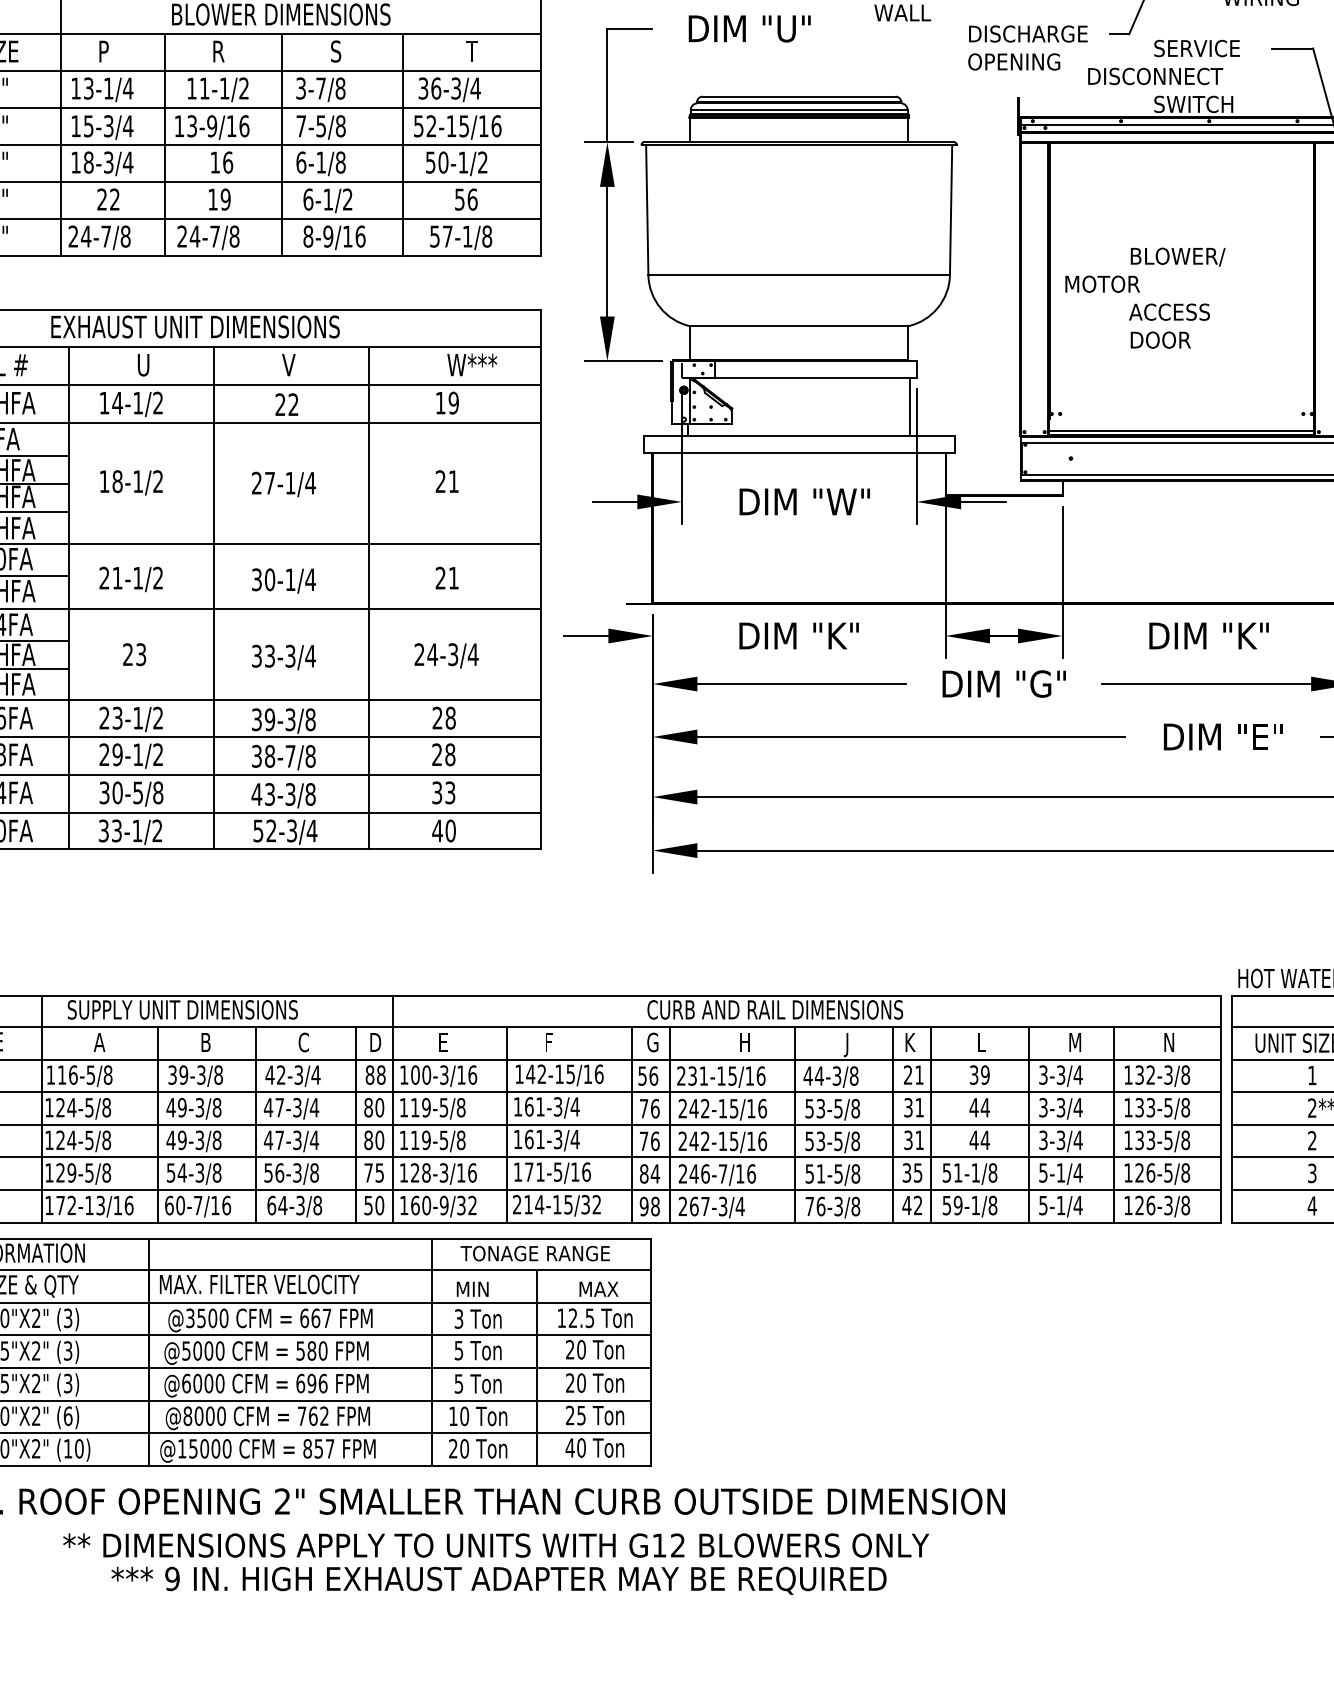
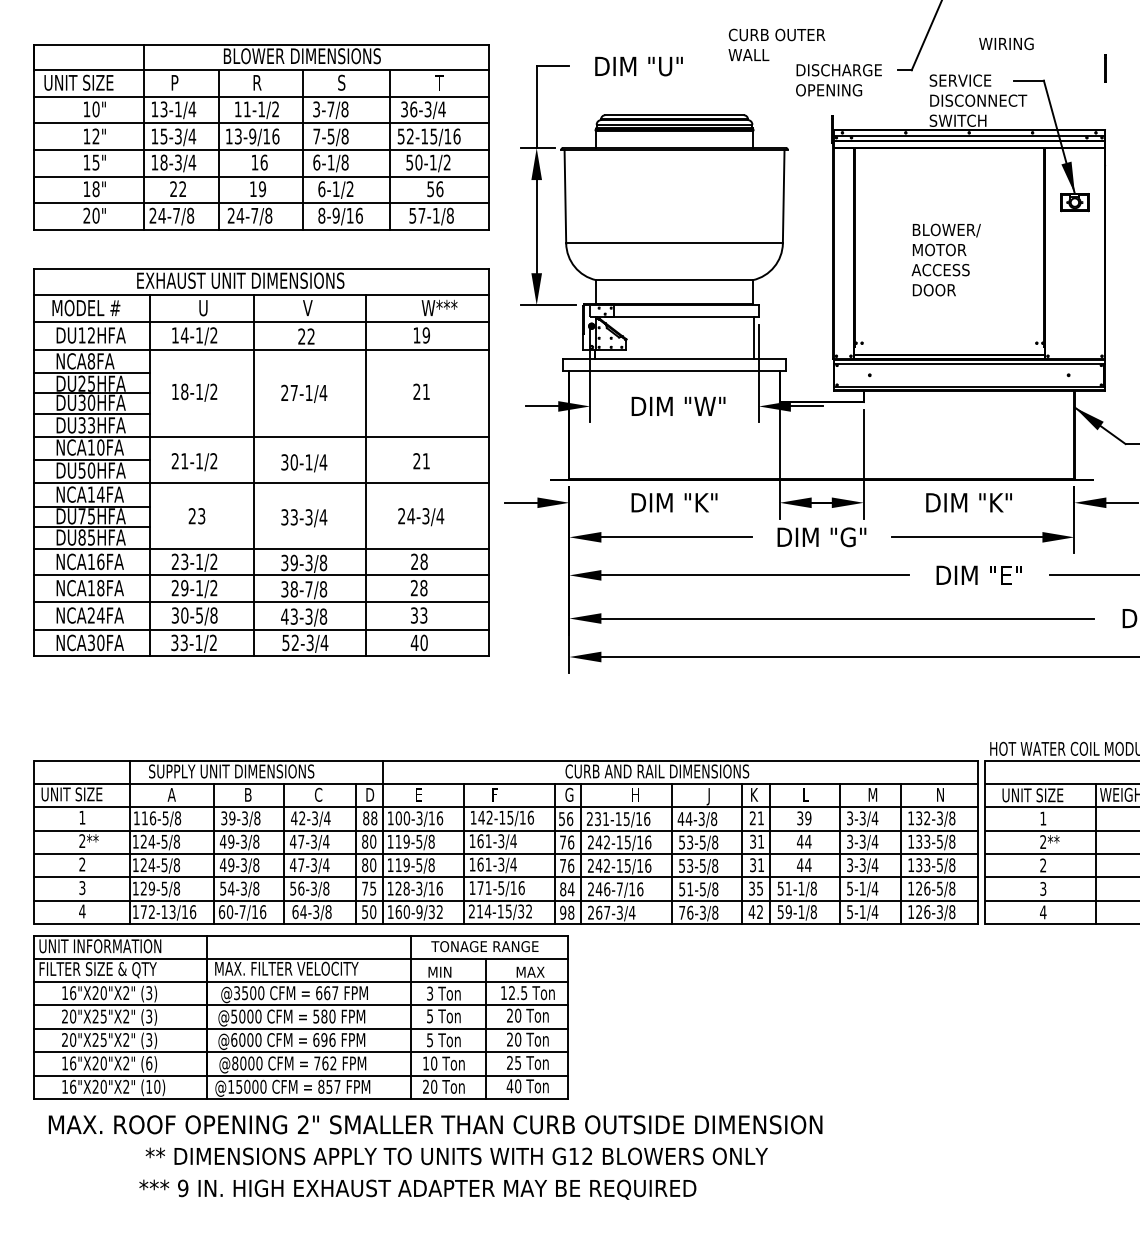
text: (1155, 76) -> (978, 100), moved
text: (1102, 283) -> (939, 249), moved
text: (498, 1580) -> (417, 1189), moved

